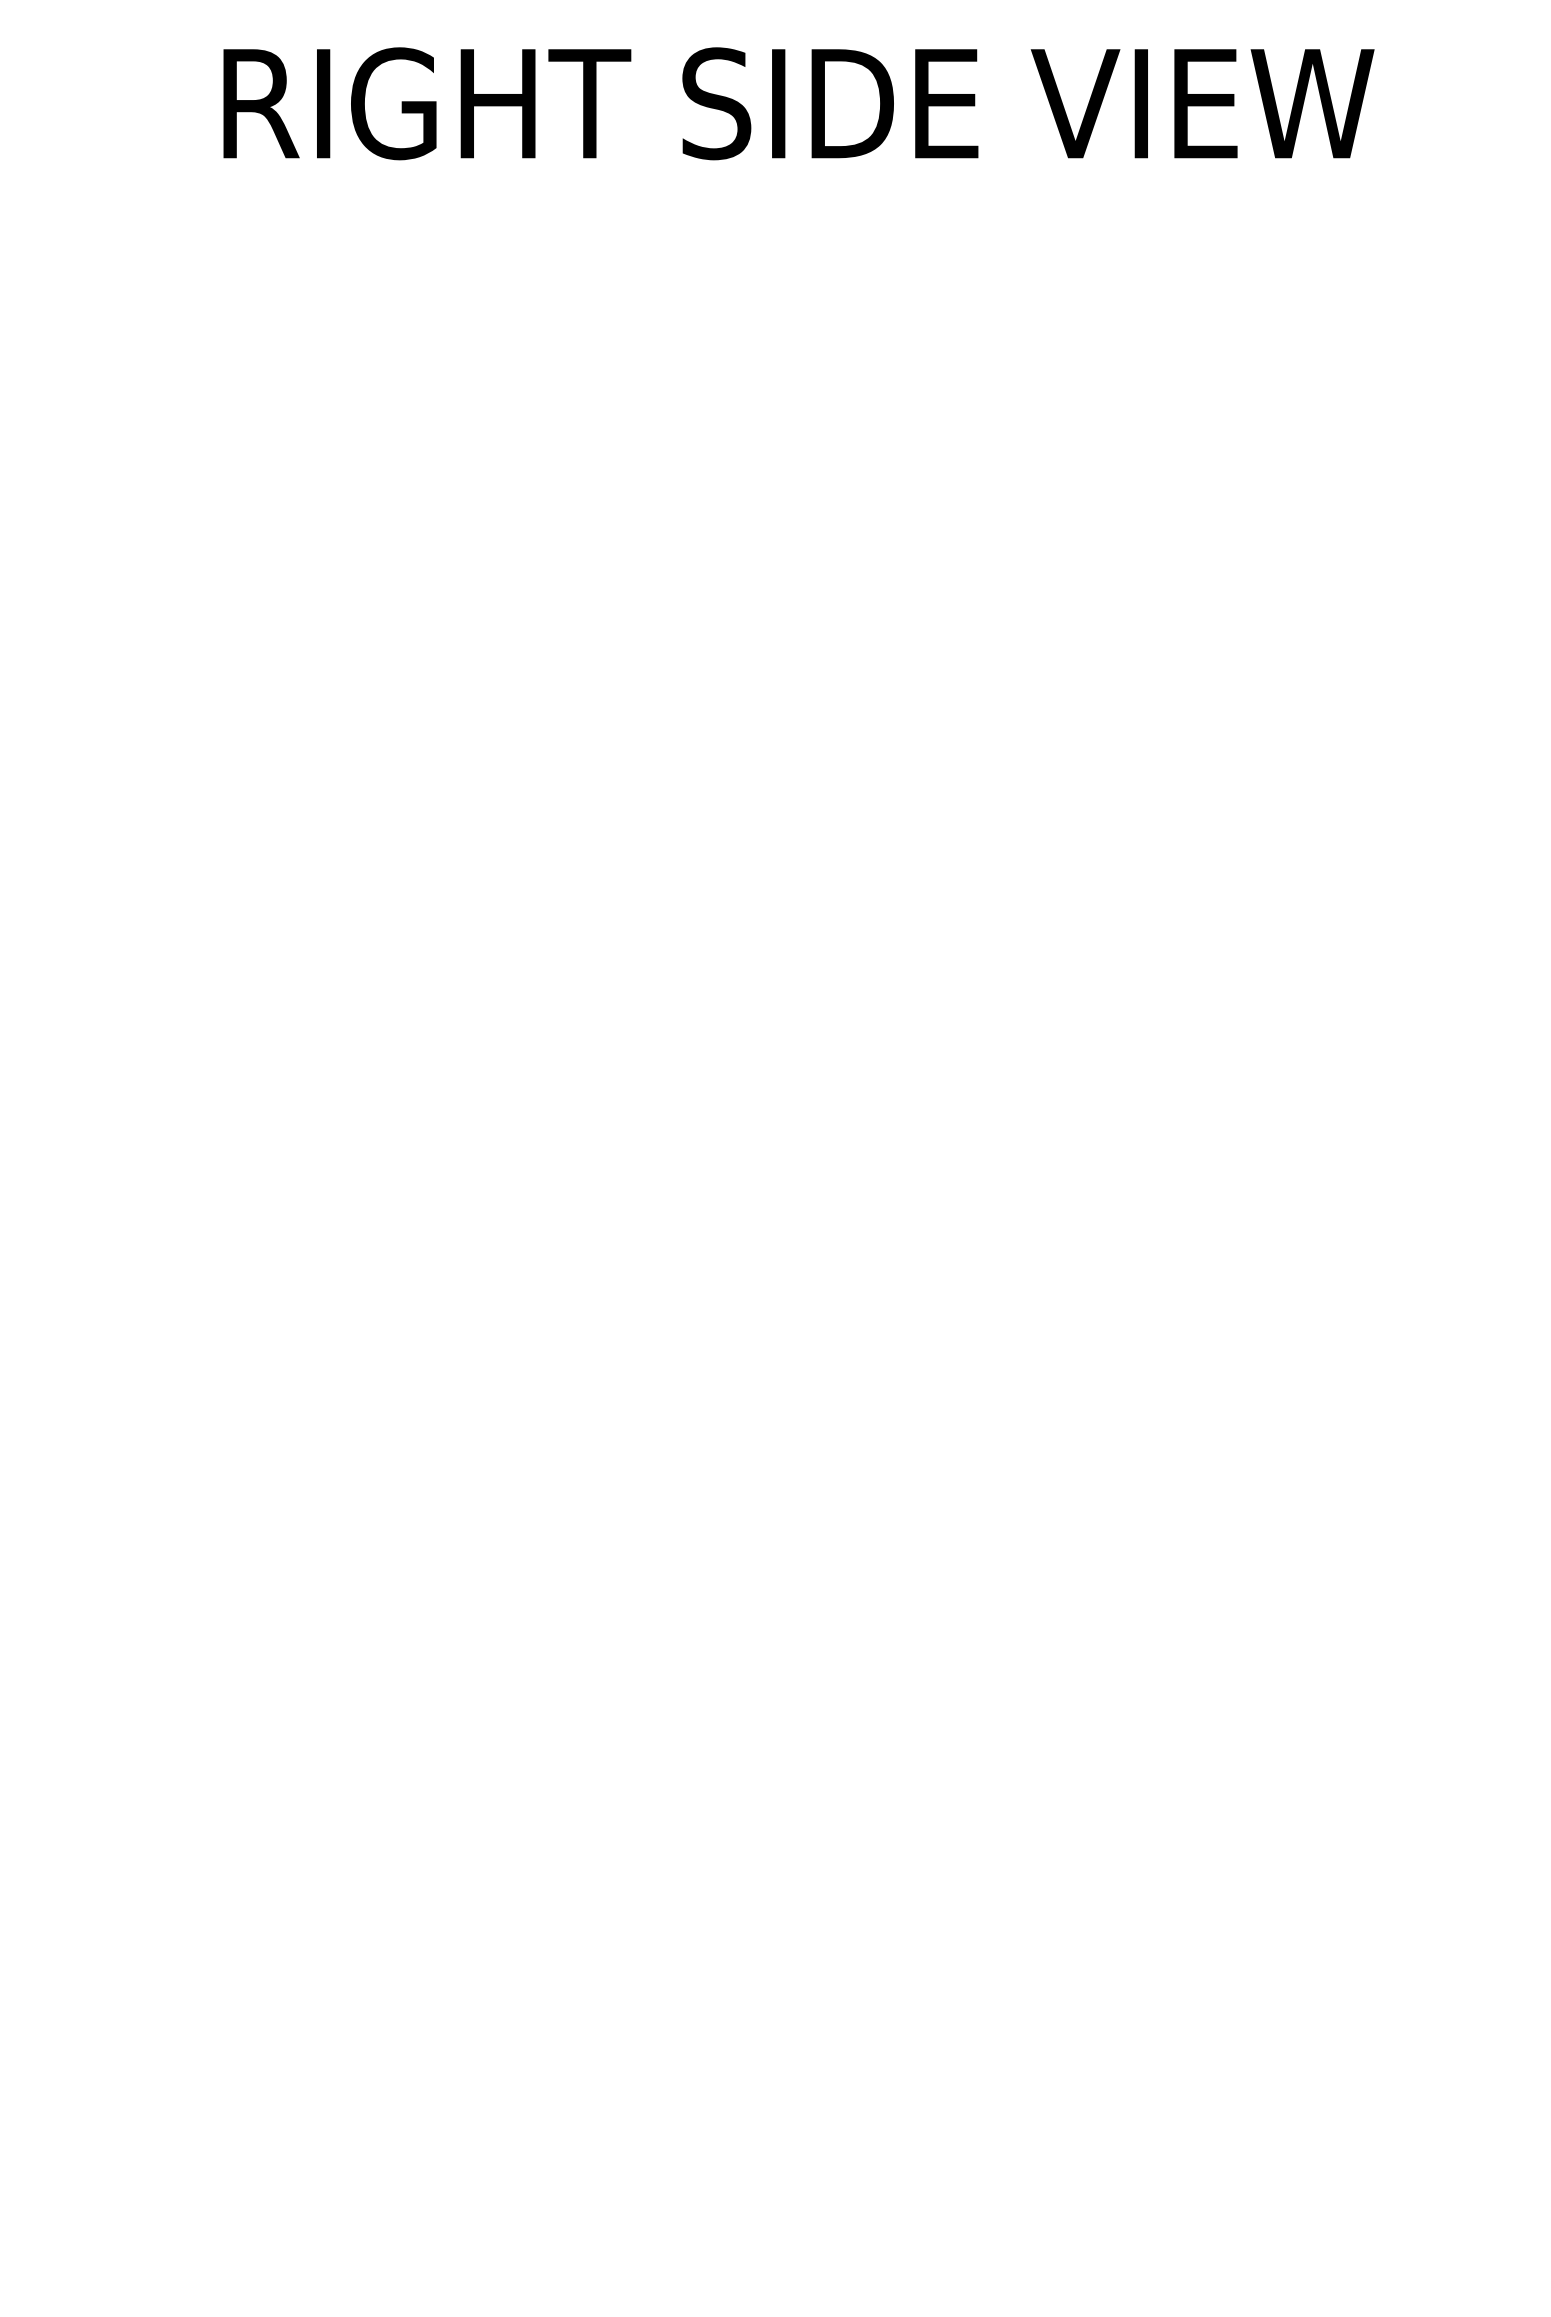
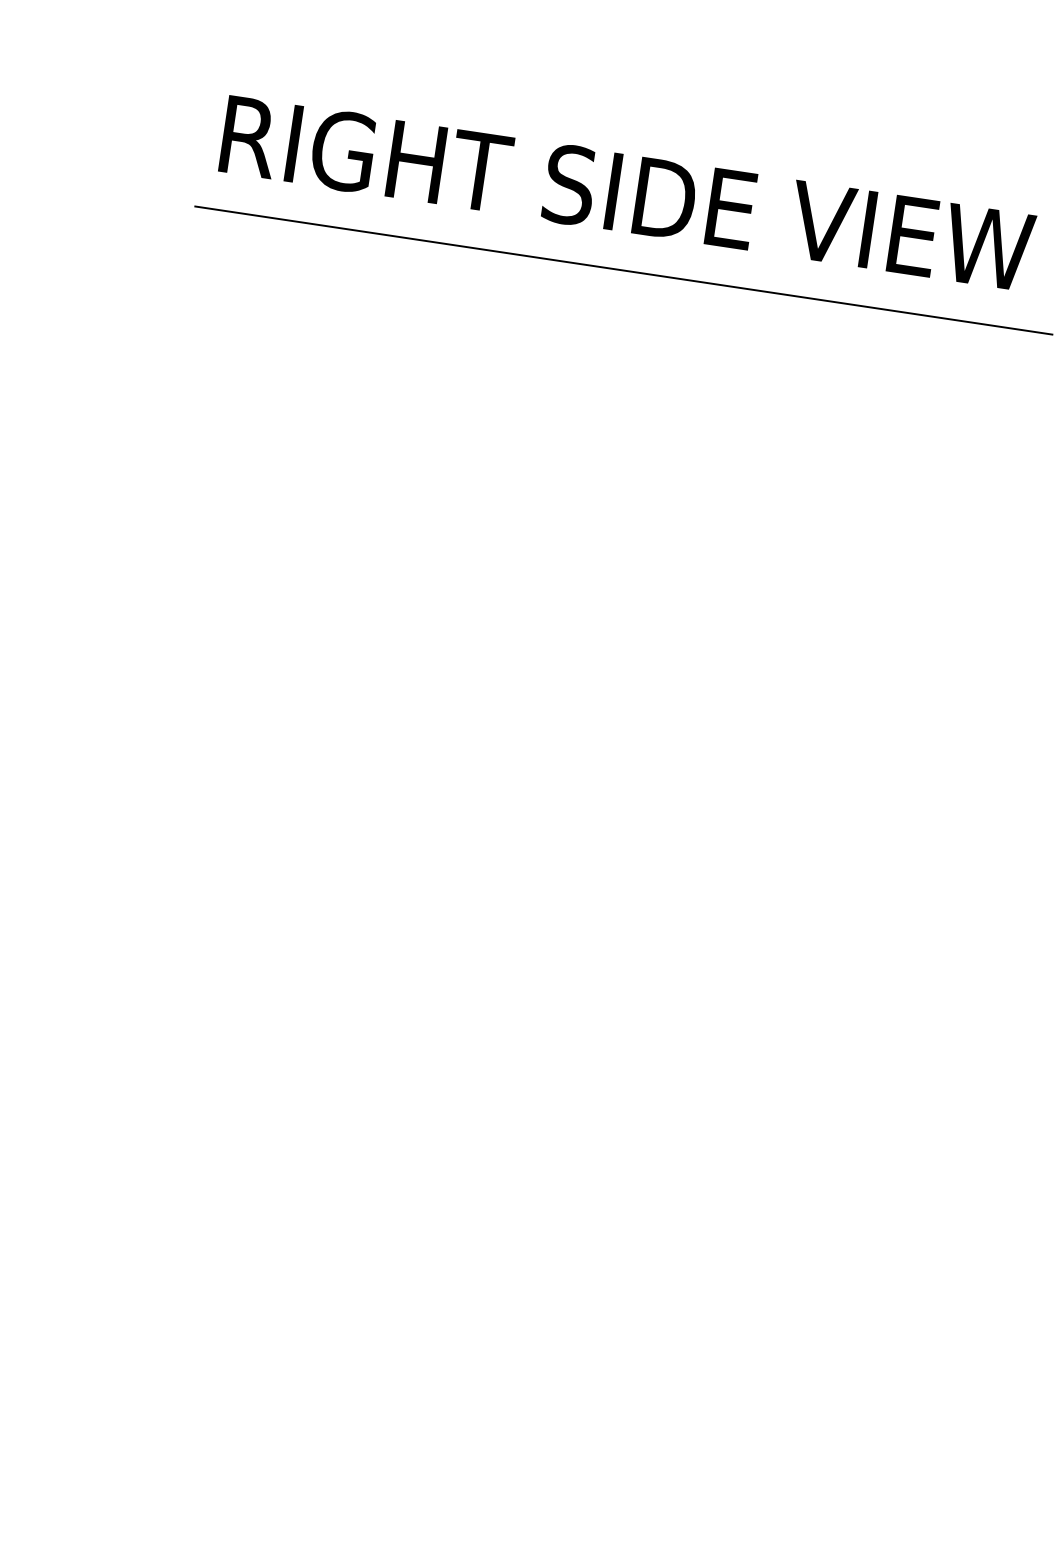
line: (809, 211) -> (623, 270), added

